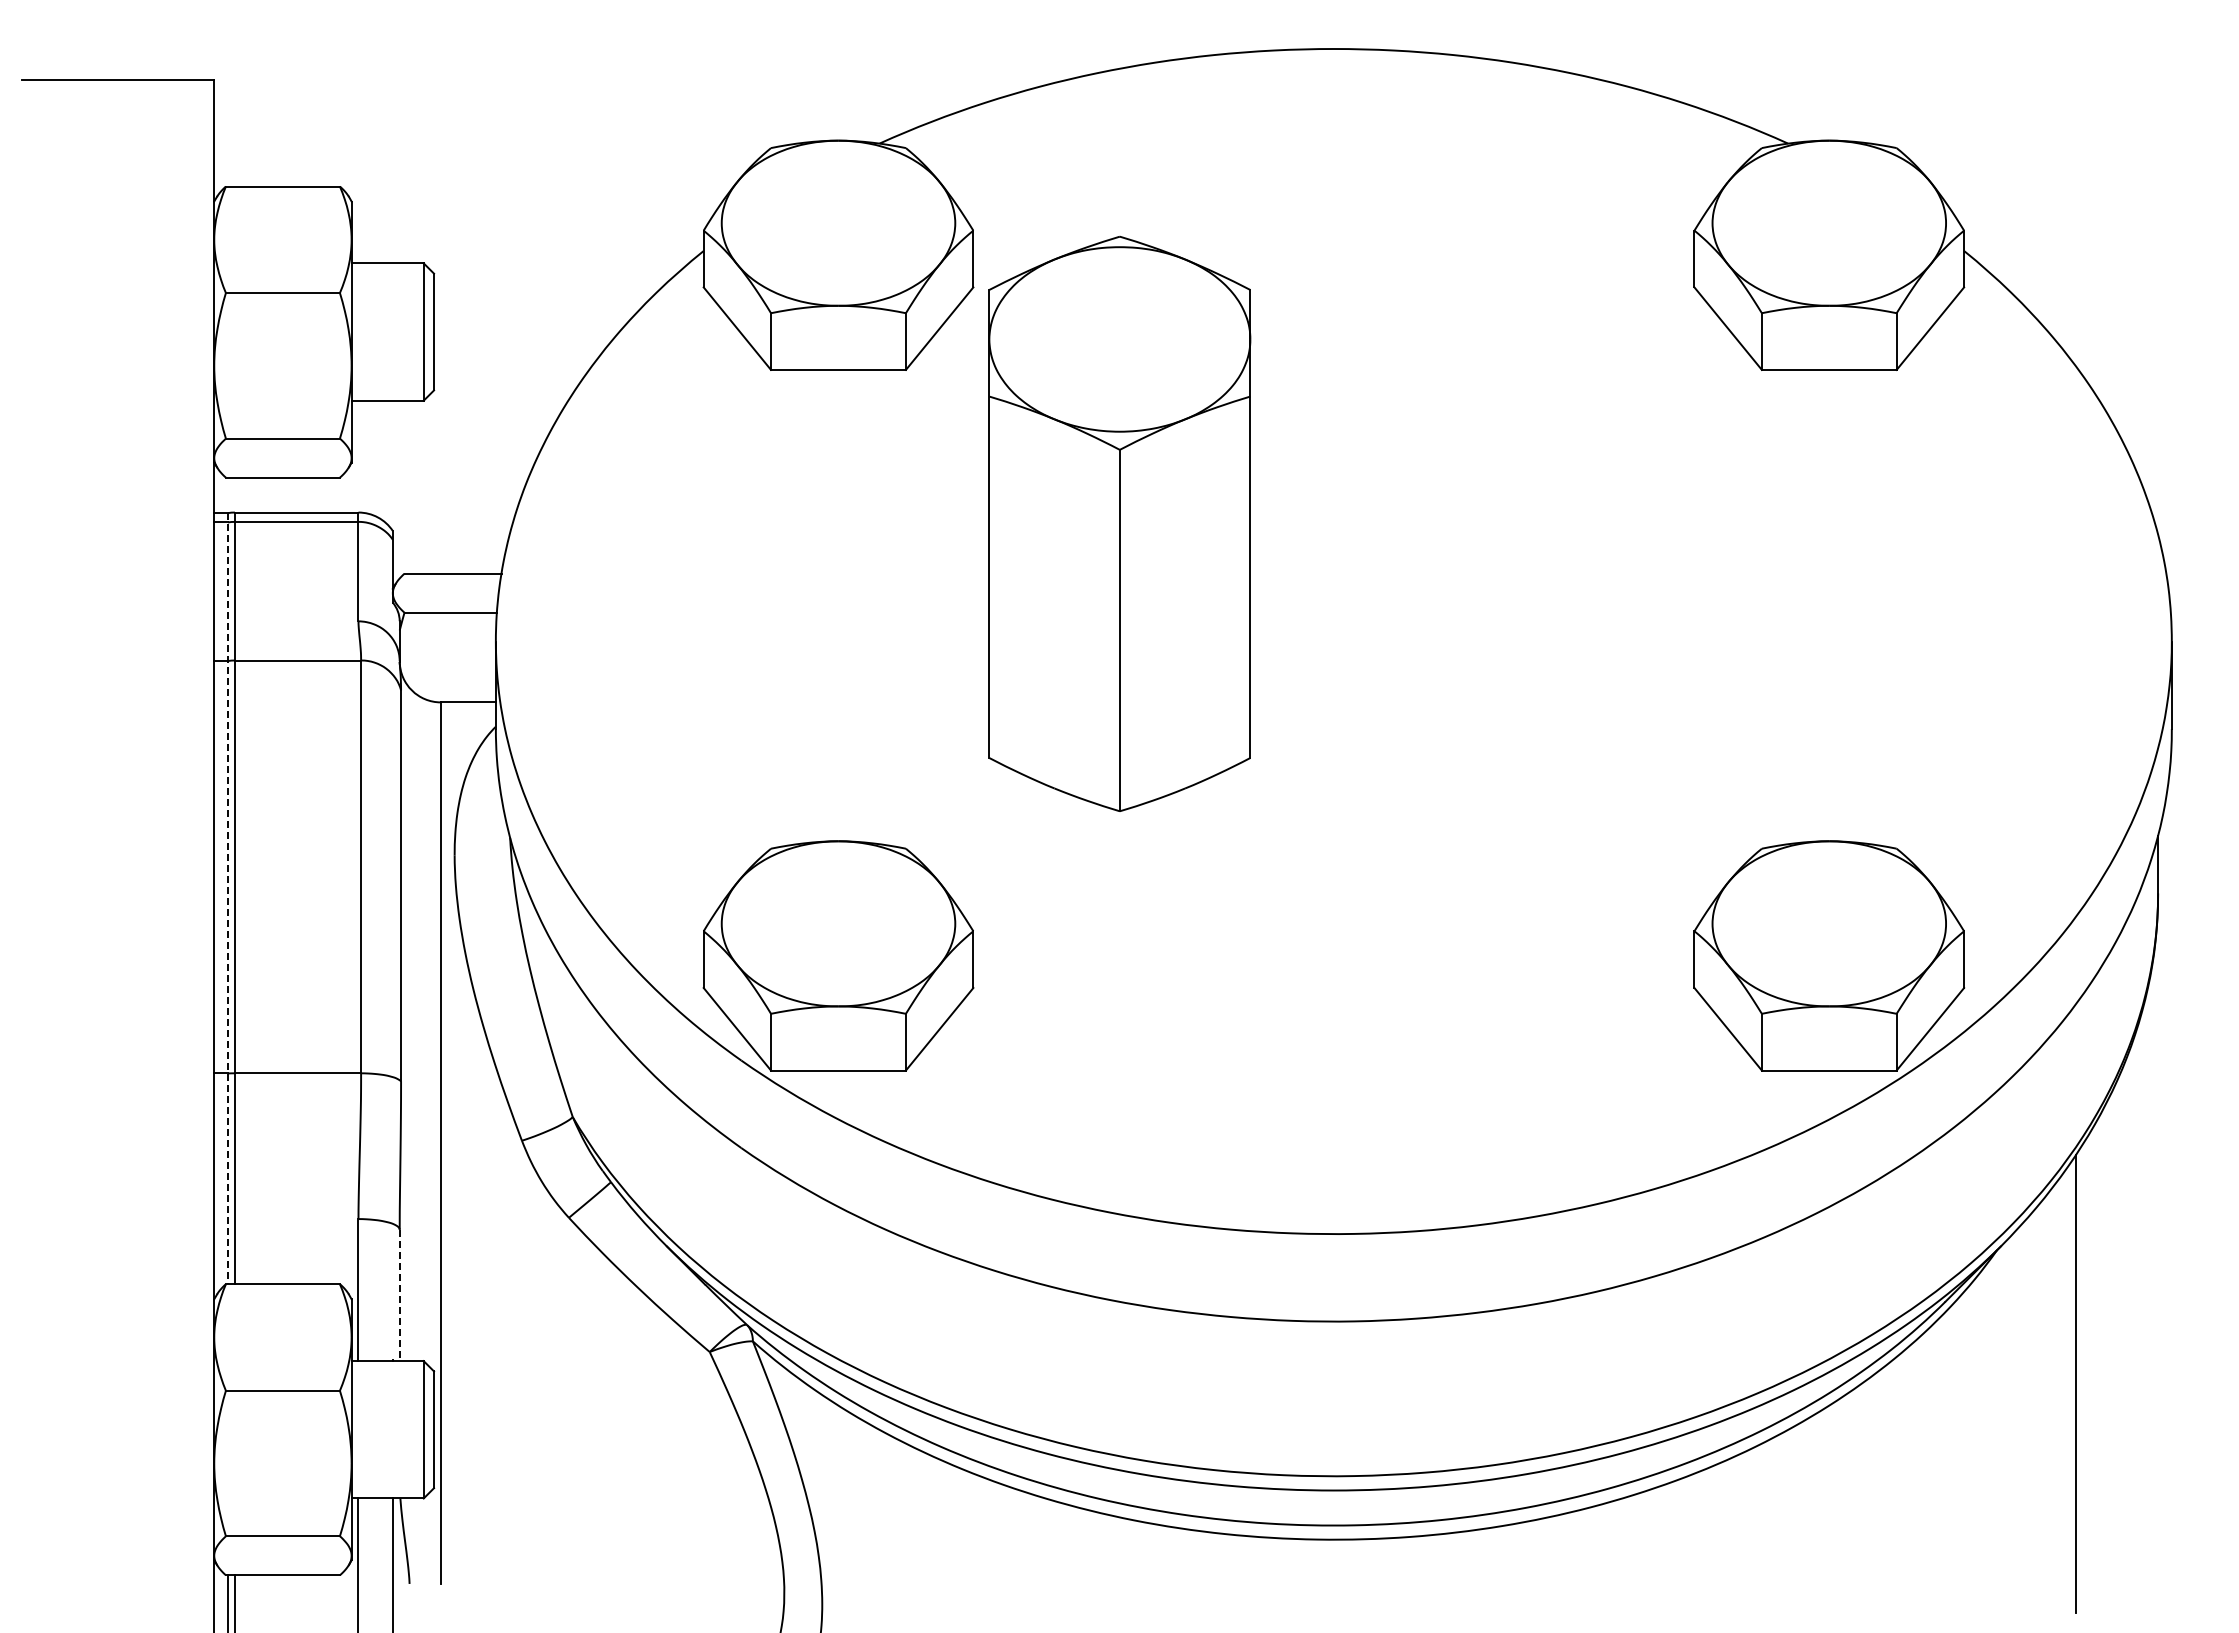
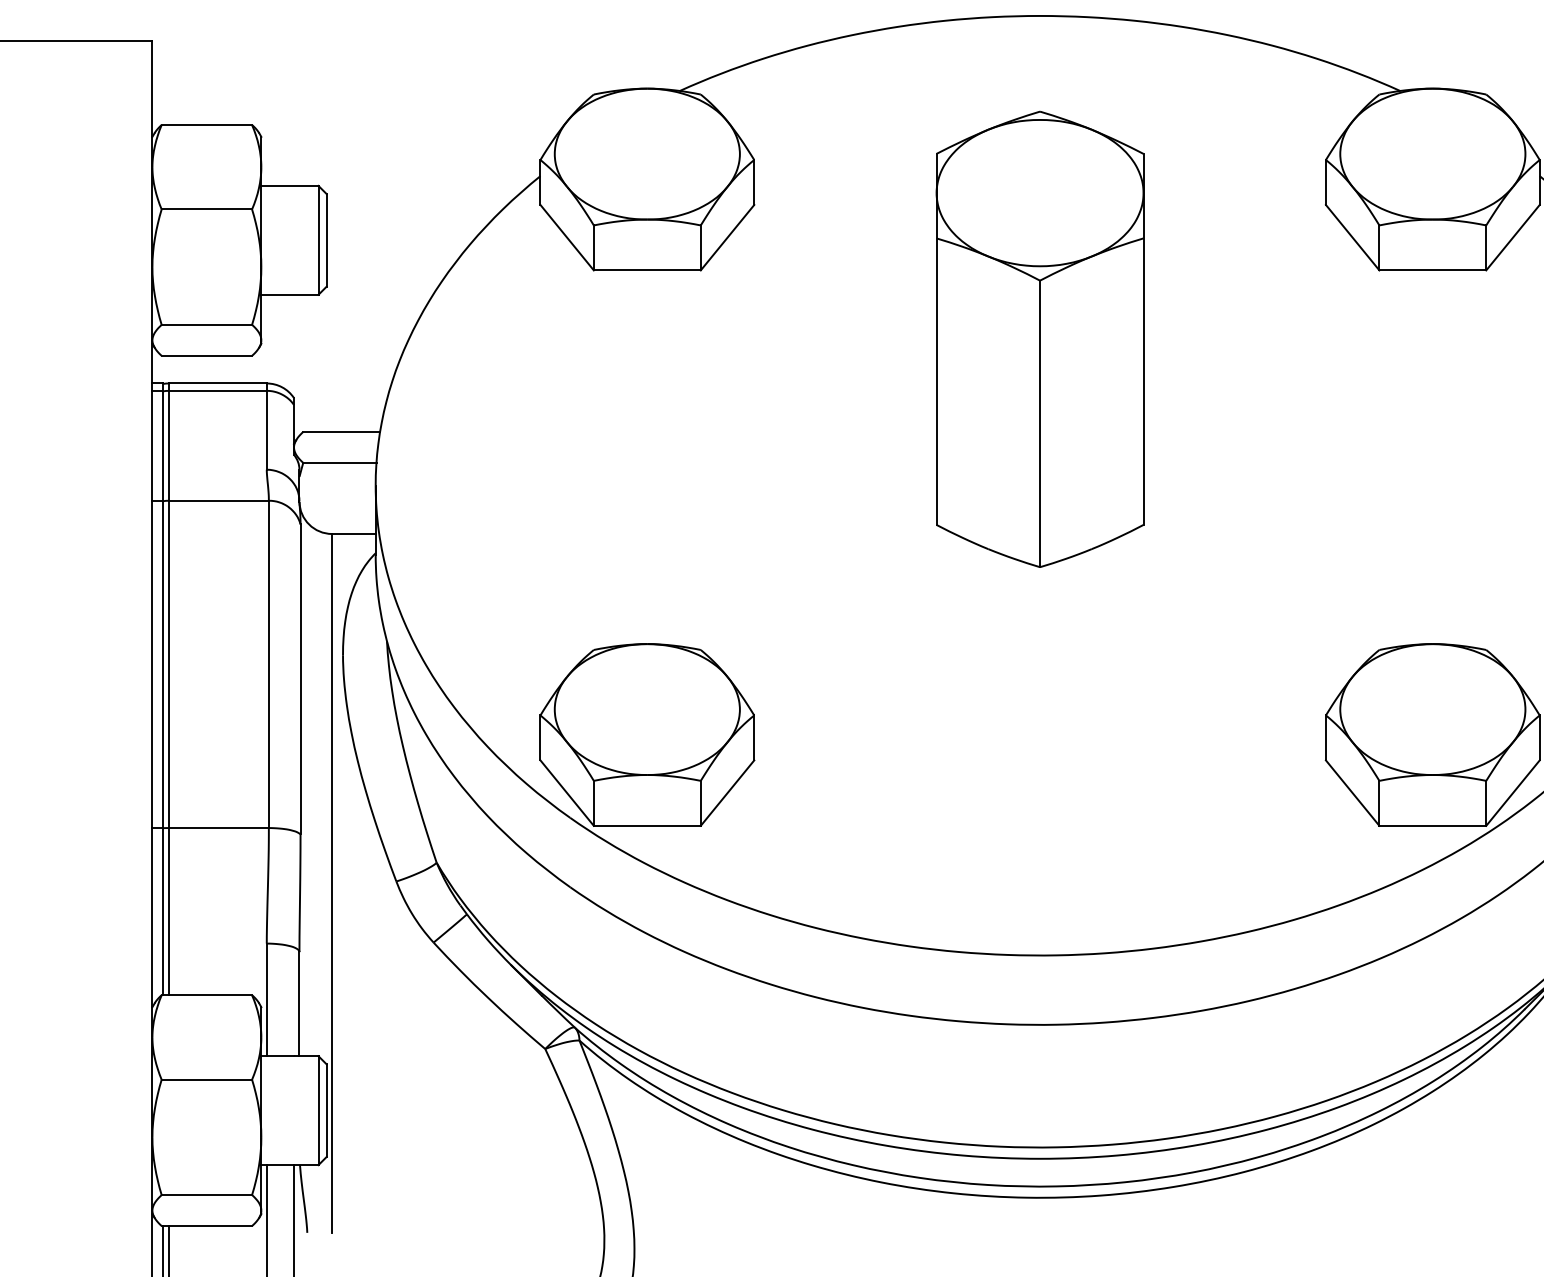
part: (1119, 523) -> (1039, 339), moved
line: (227, 898) -> (162, 689), dashed -> solid
line: (399, 1295) -> (299, 1004), dashed -> solid

